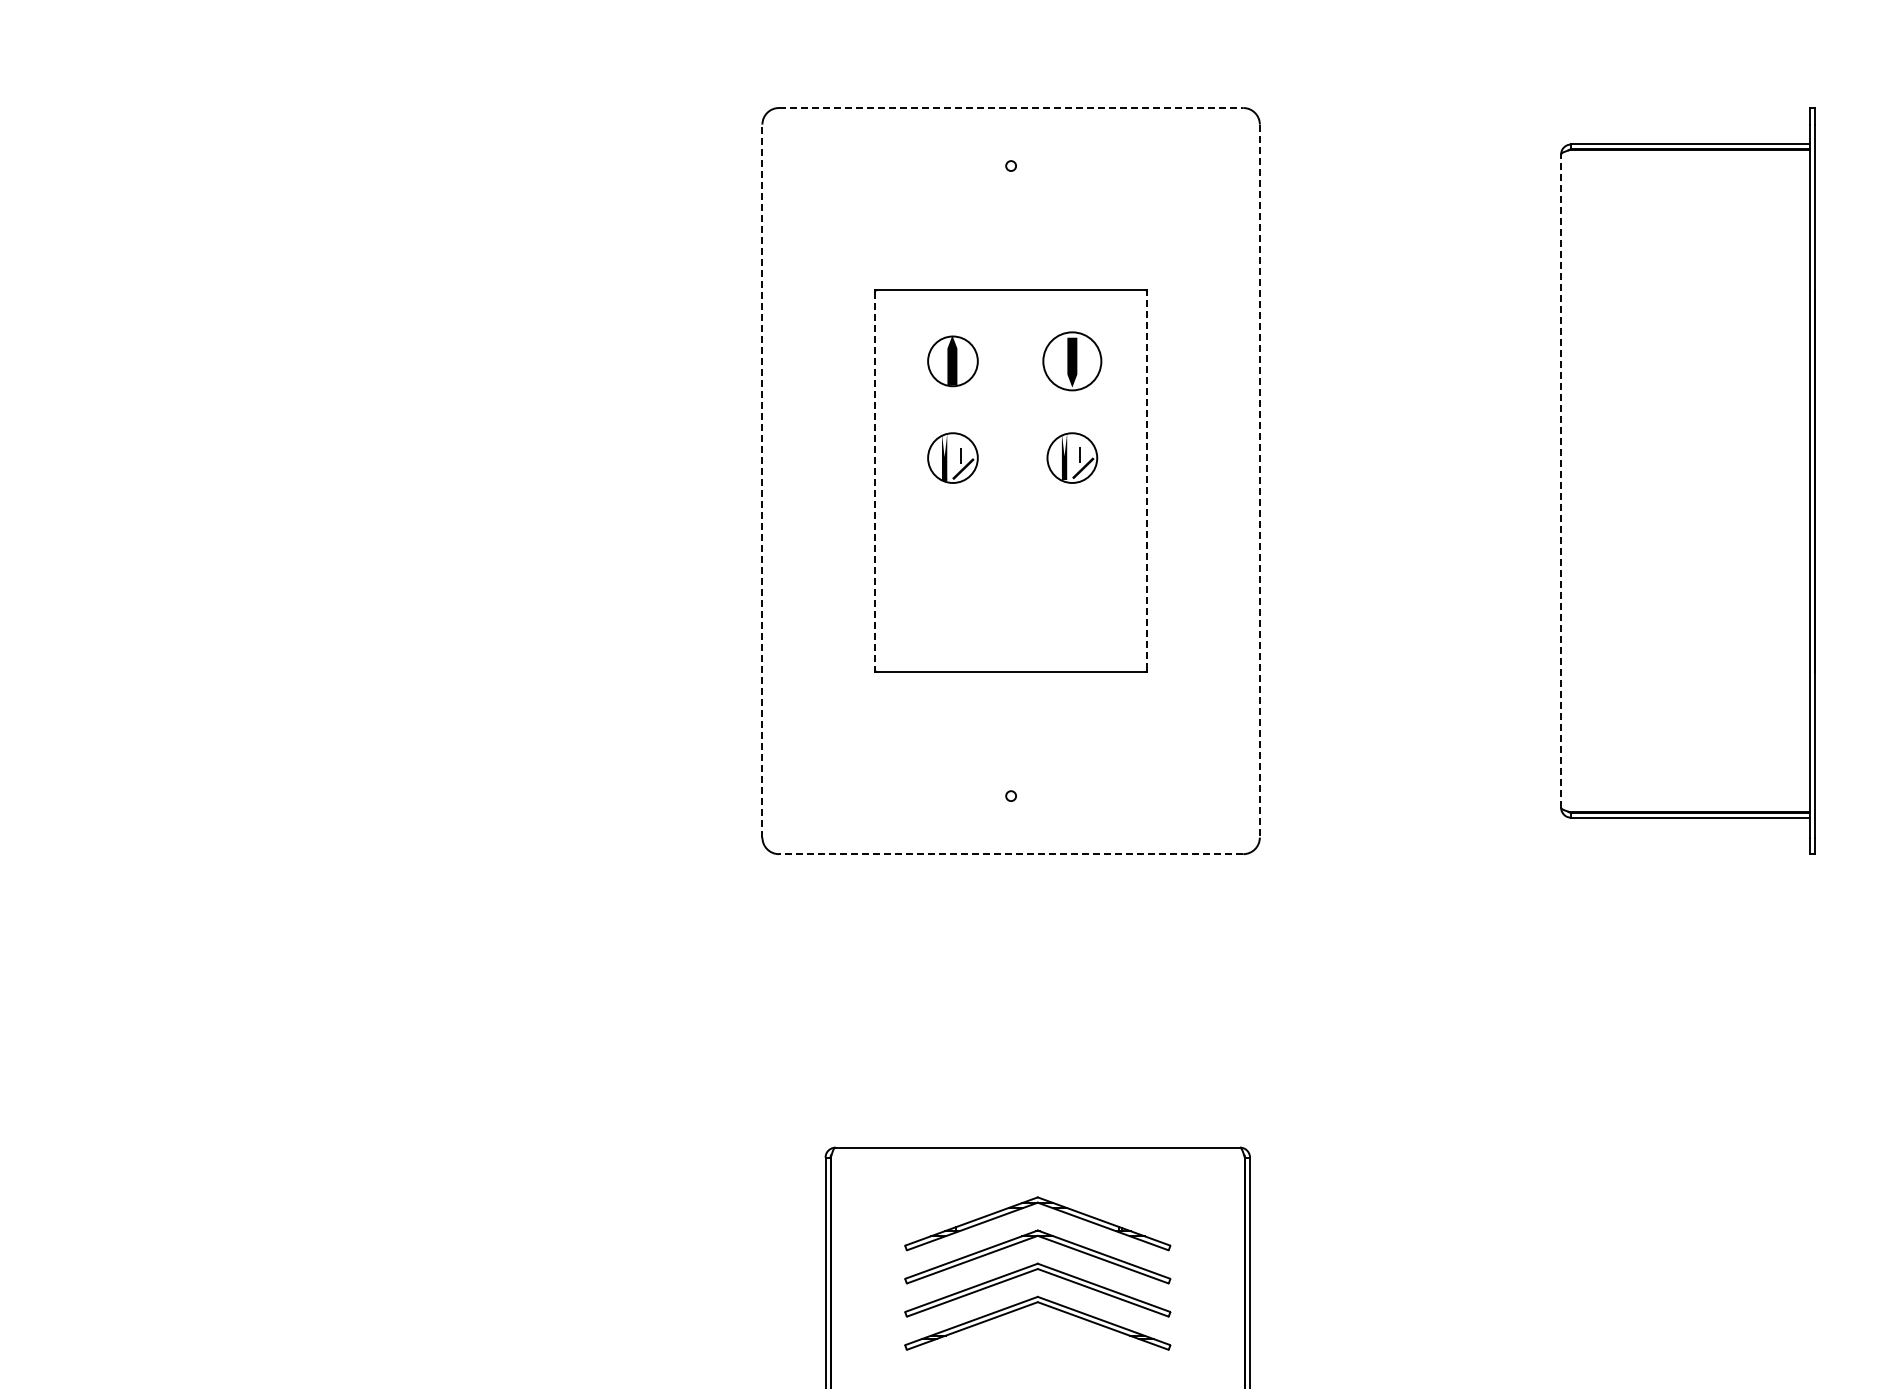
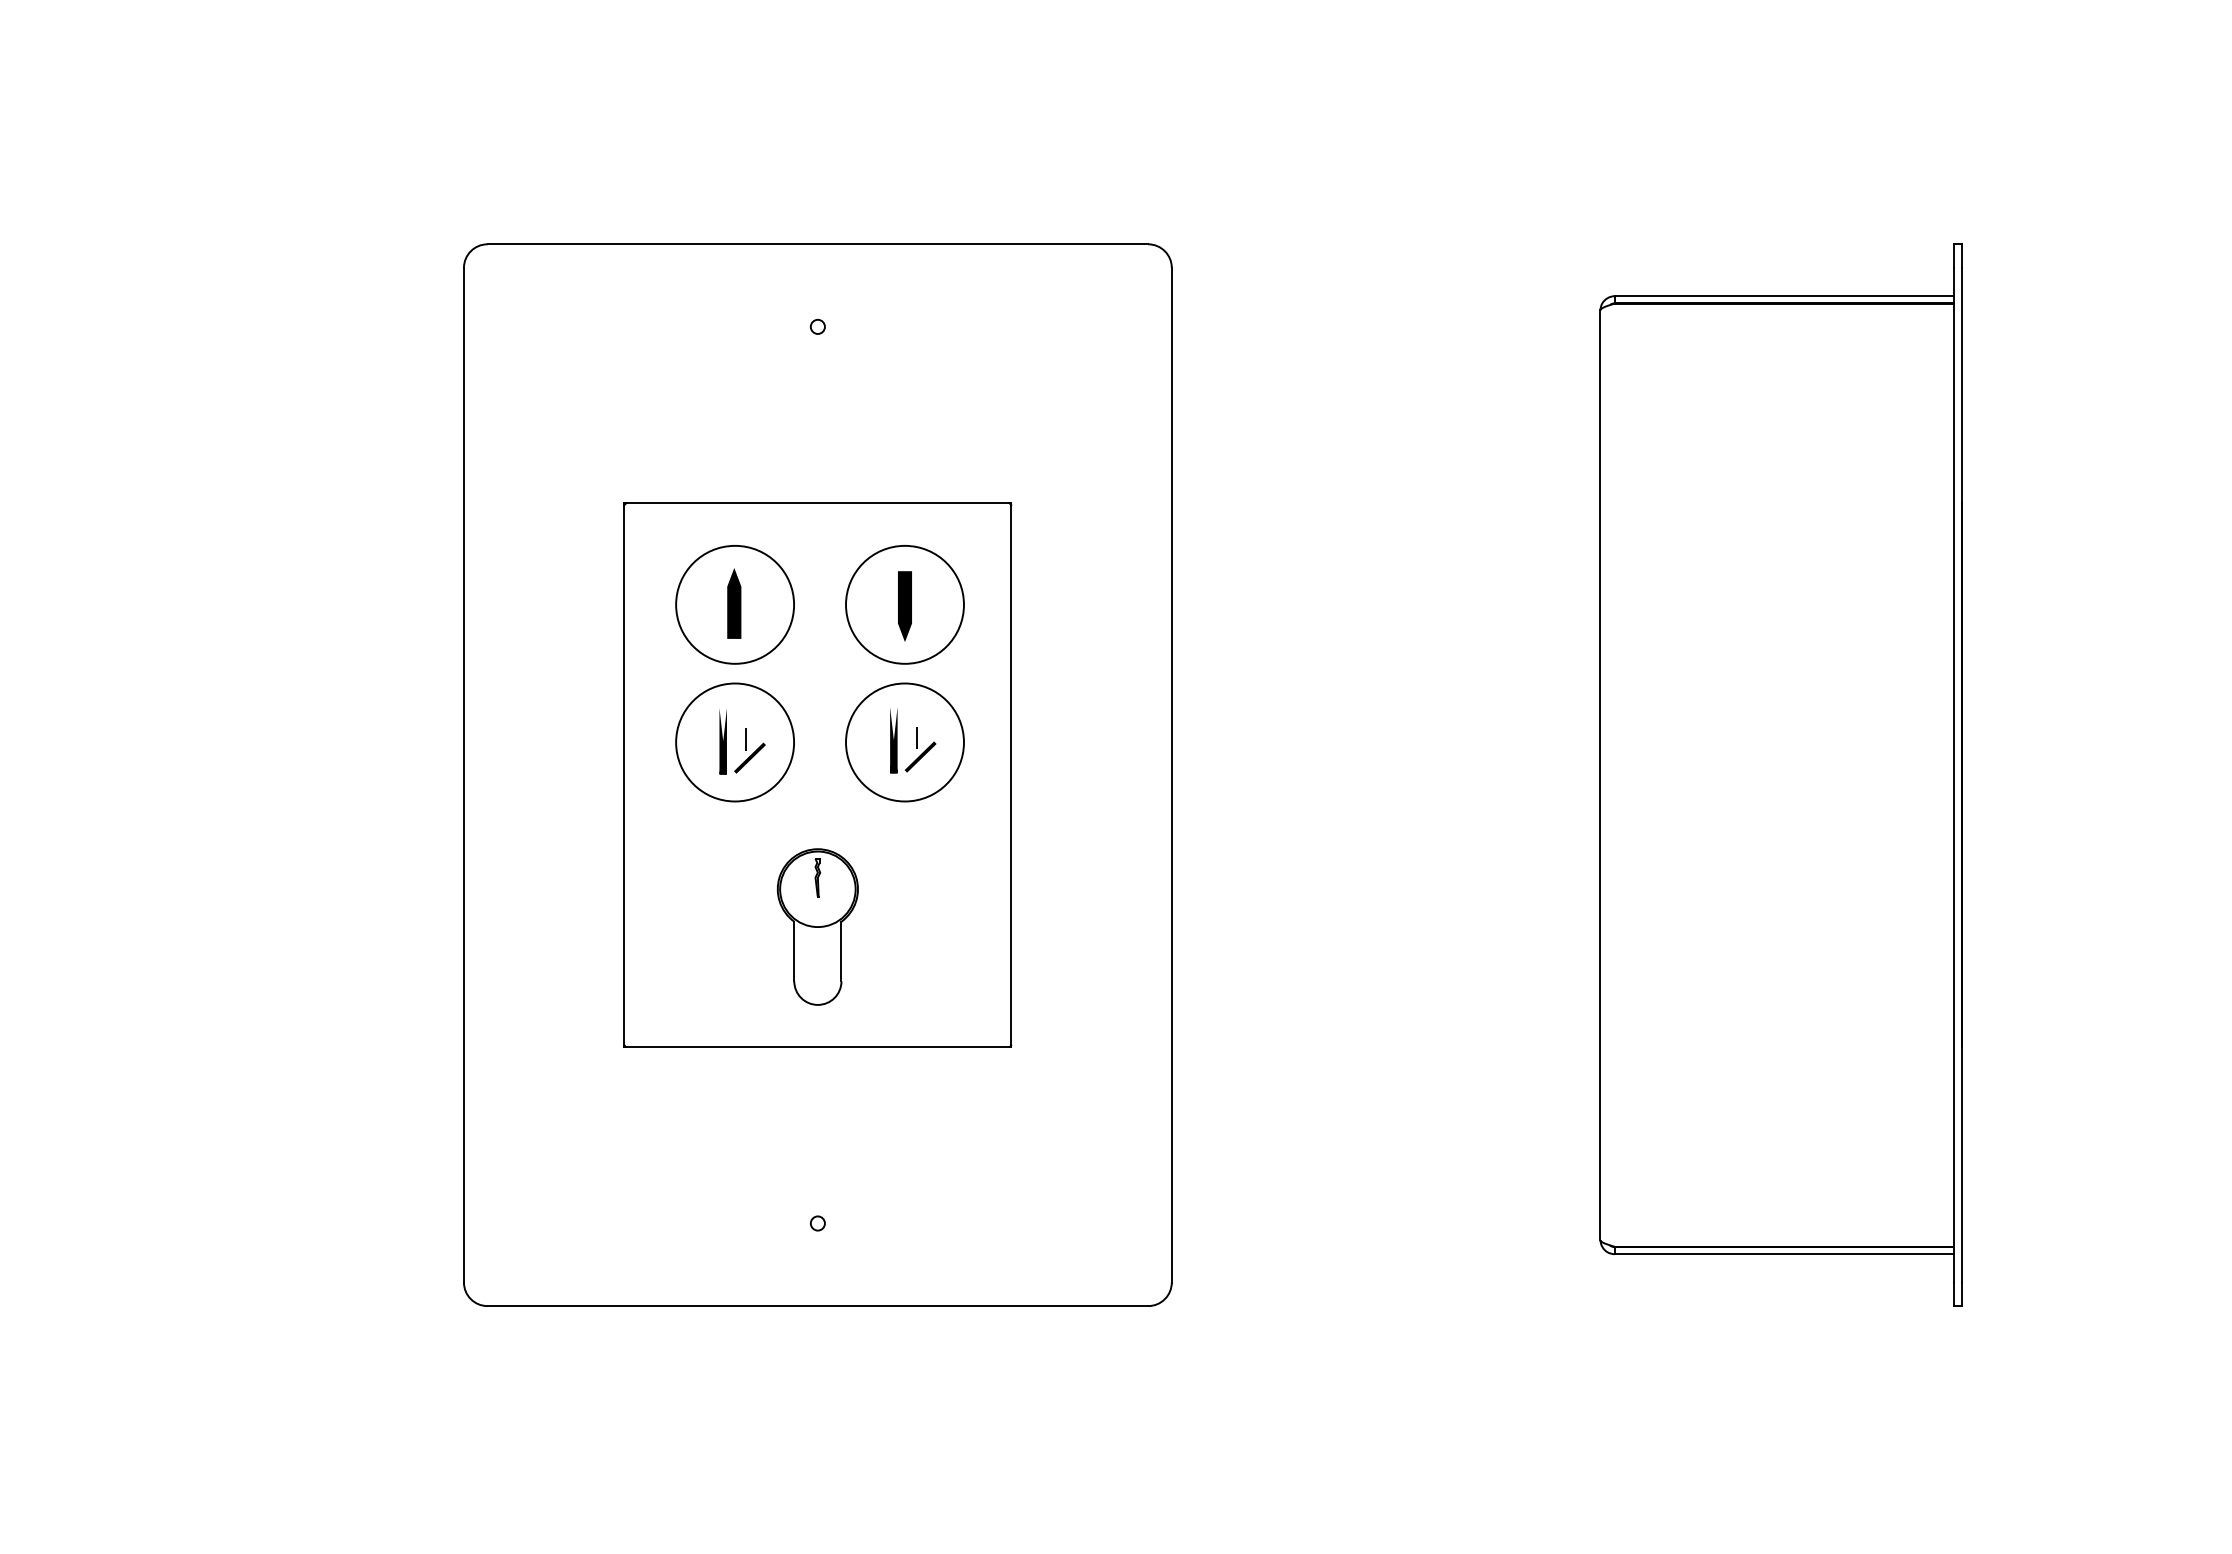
line: (1011, 108) -> (818, 244), dashed -> solid
circle: (952, 360) -> (734, 603), size x1.67
circle: (1071, 360) -> (903, 603), size x1.43
circle: (952, 457) -> (734, 741), size x1.67
circle: (1071, 457) -> (903, 741), size x1.67
line: (762, 480) -> (464, 774), dashed -> solid
line: (1147, 480) -> (1011, 774), dashed -> solid
line: (875, 481) -> (624, 775), dashed -> solid
line: (1259, 481) -> (1171, 775), dashed -> solid
line: (1561, 481) -> (1601, 775), dashed -> solid
part: (1011, 587) -> (818, 926), added
line: (1010, 854) -> (816, 1306), dashed -> solid

